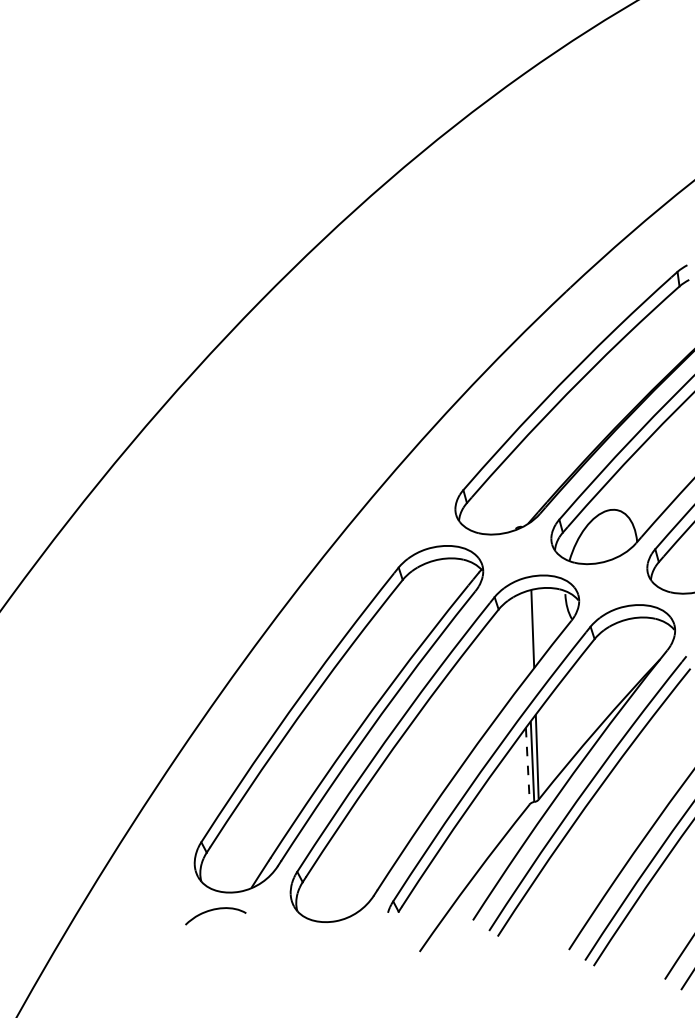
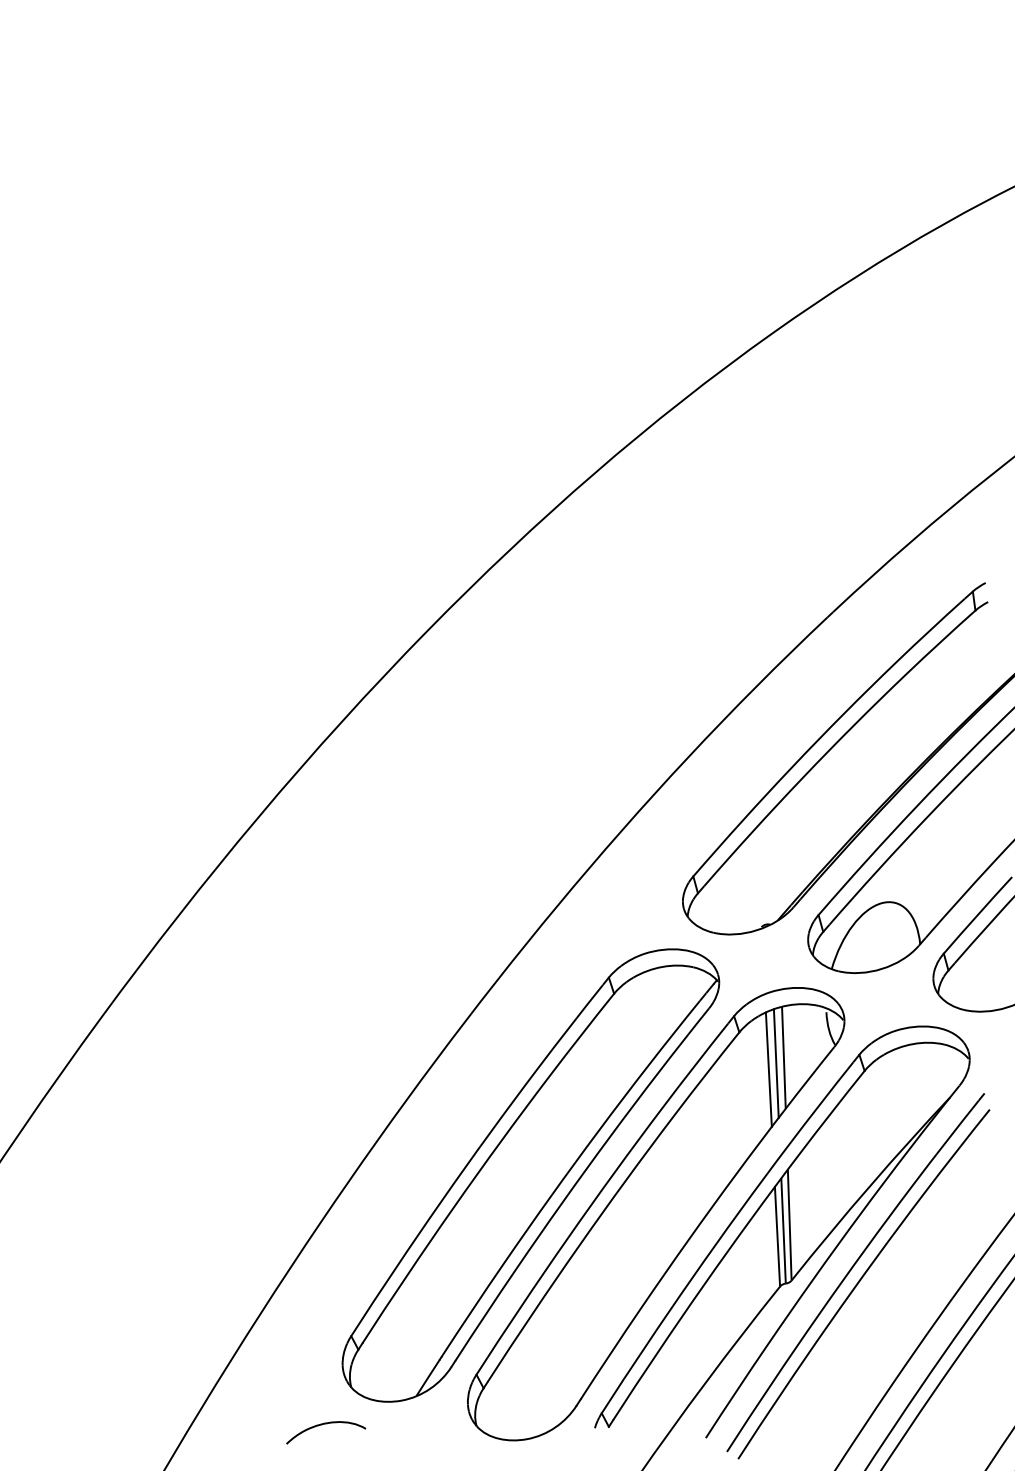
line: (526, 633) -> (775, 1063), added
line: (520, 637) -> (768, 1069), added
line: (527, 765) -> (777, 1236), dashed -> solid
curve: (216, 909) -> (326, 1424), moved

